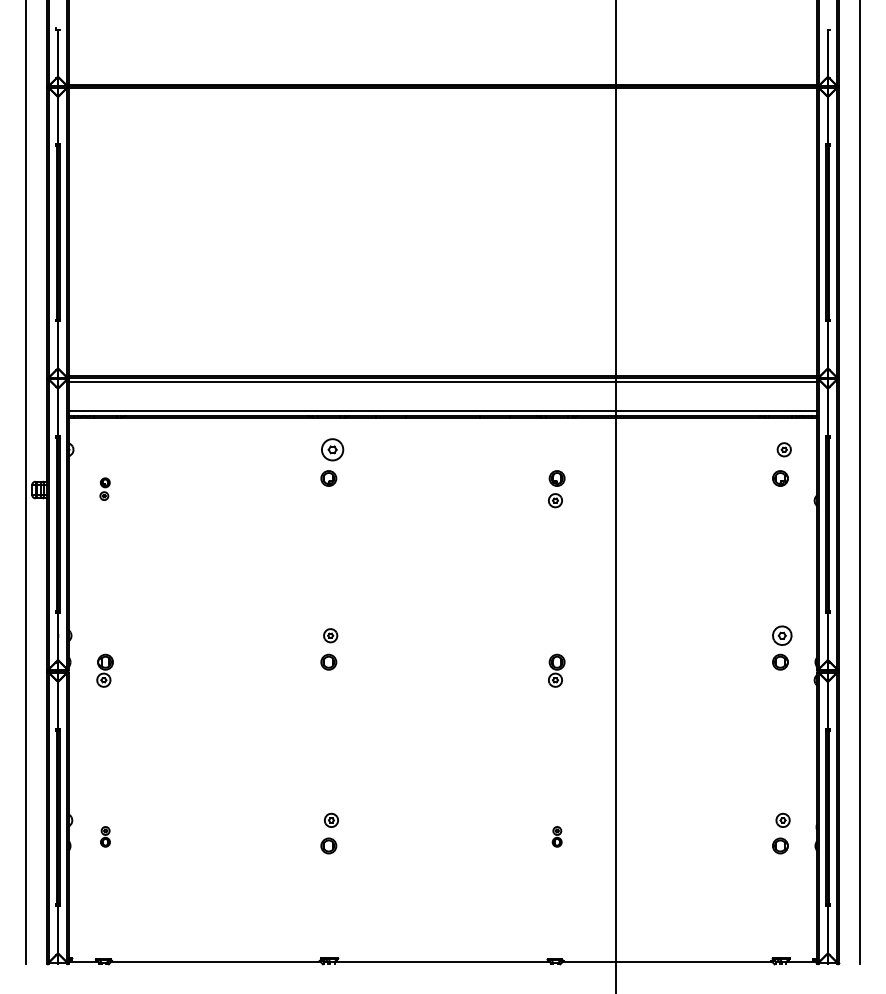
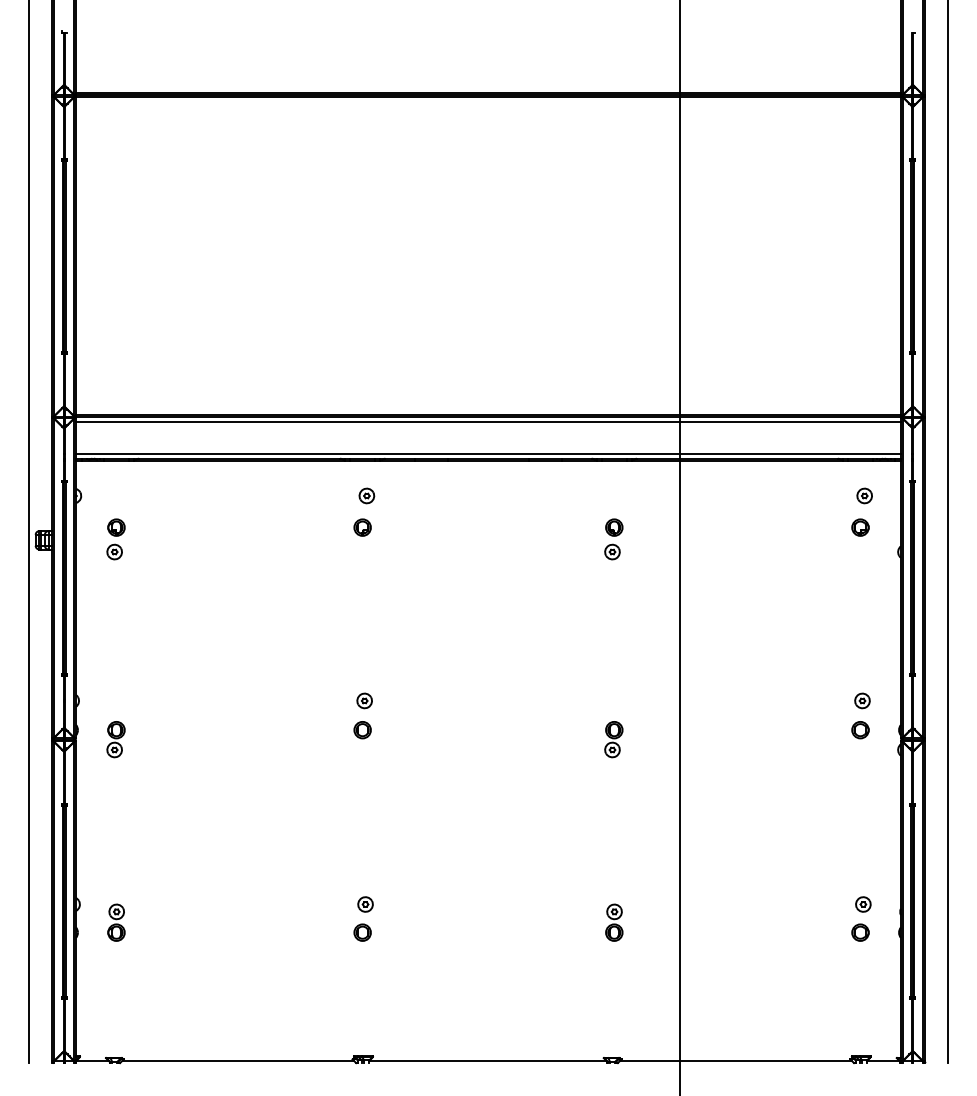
part: (332, 449) -> (366, 495), size x0.62
part: (104, 489) -> (115, 539), size x1.67
part: (782, 635) -> (862, 700), size x0.71
part: (105, 836) -> (116, 922), size x1.67
part: (557, 836) -> (614, 922), size x1.67

